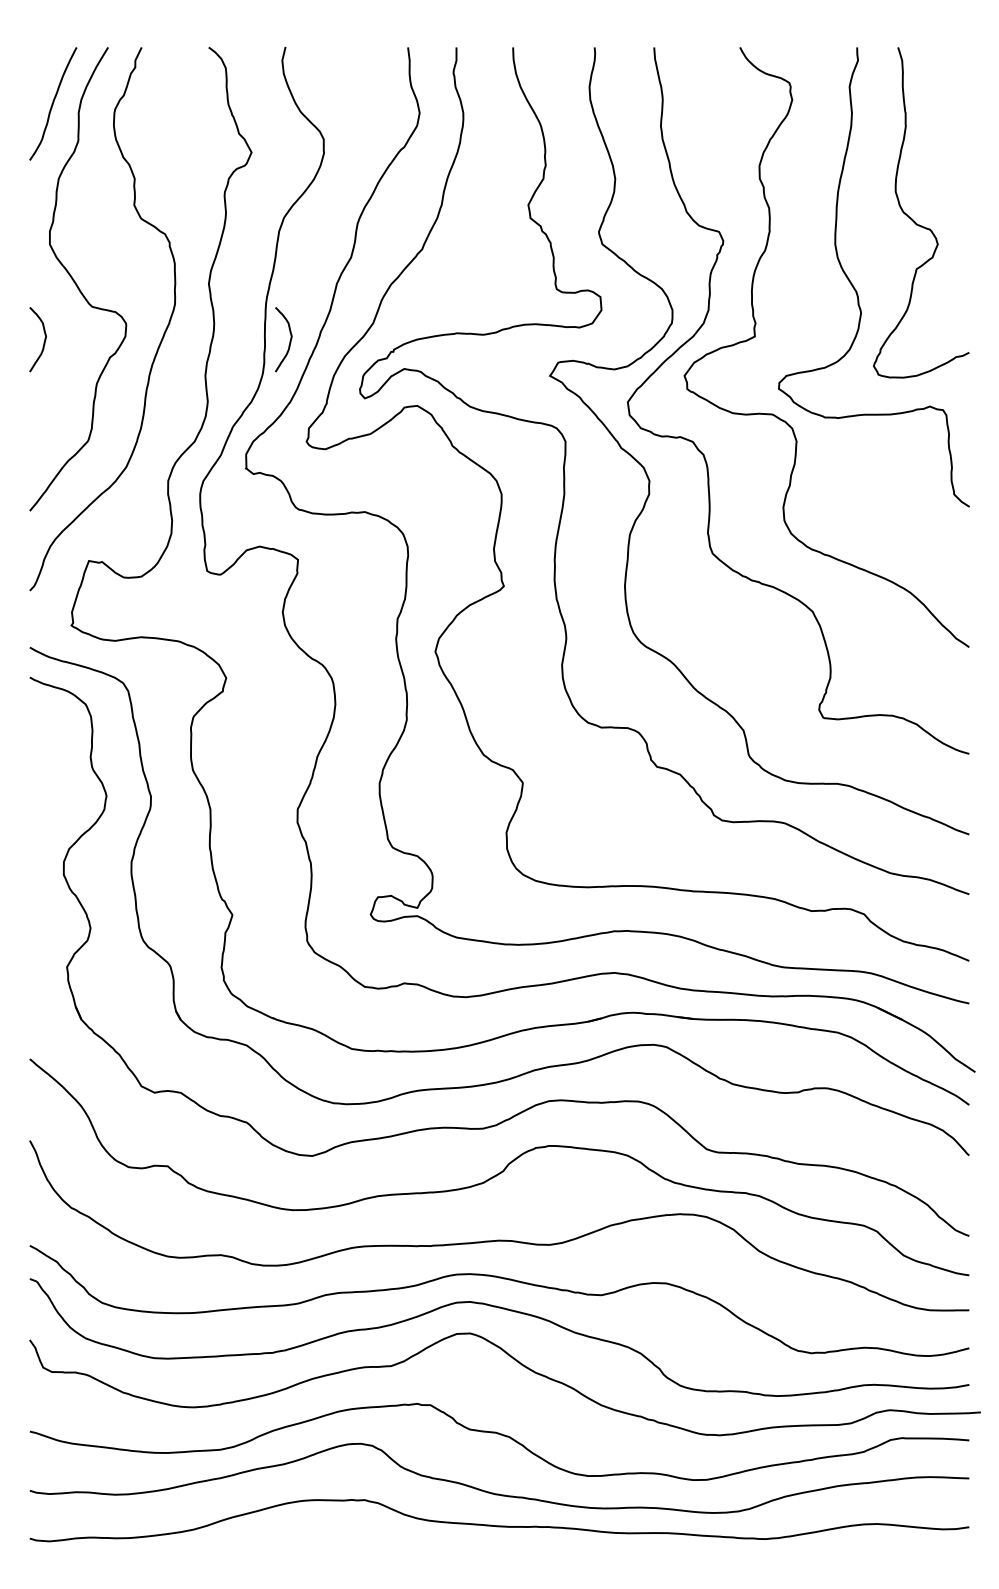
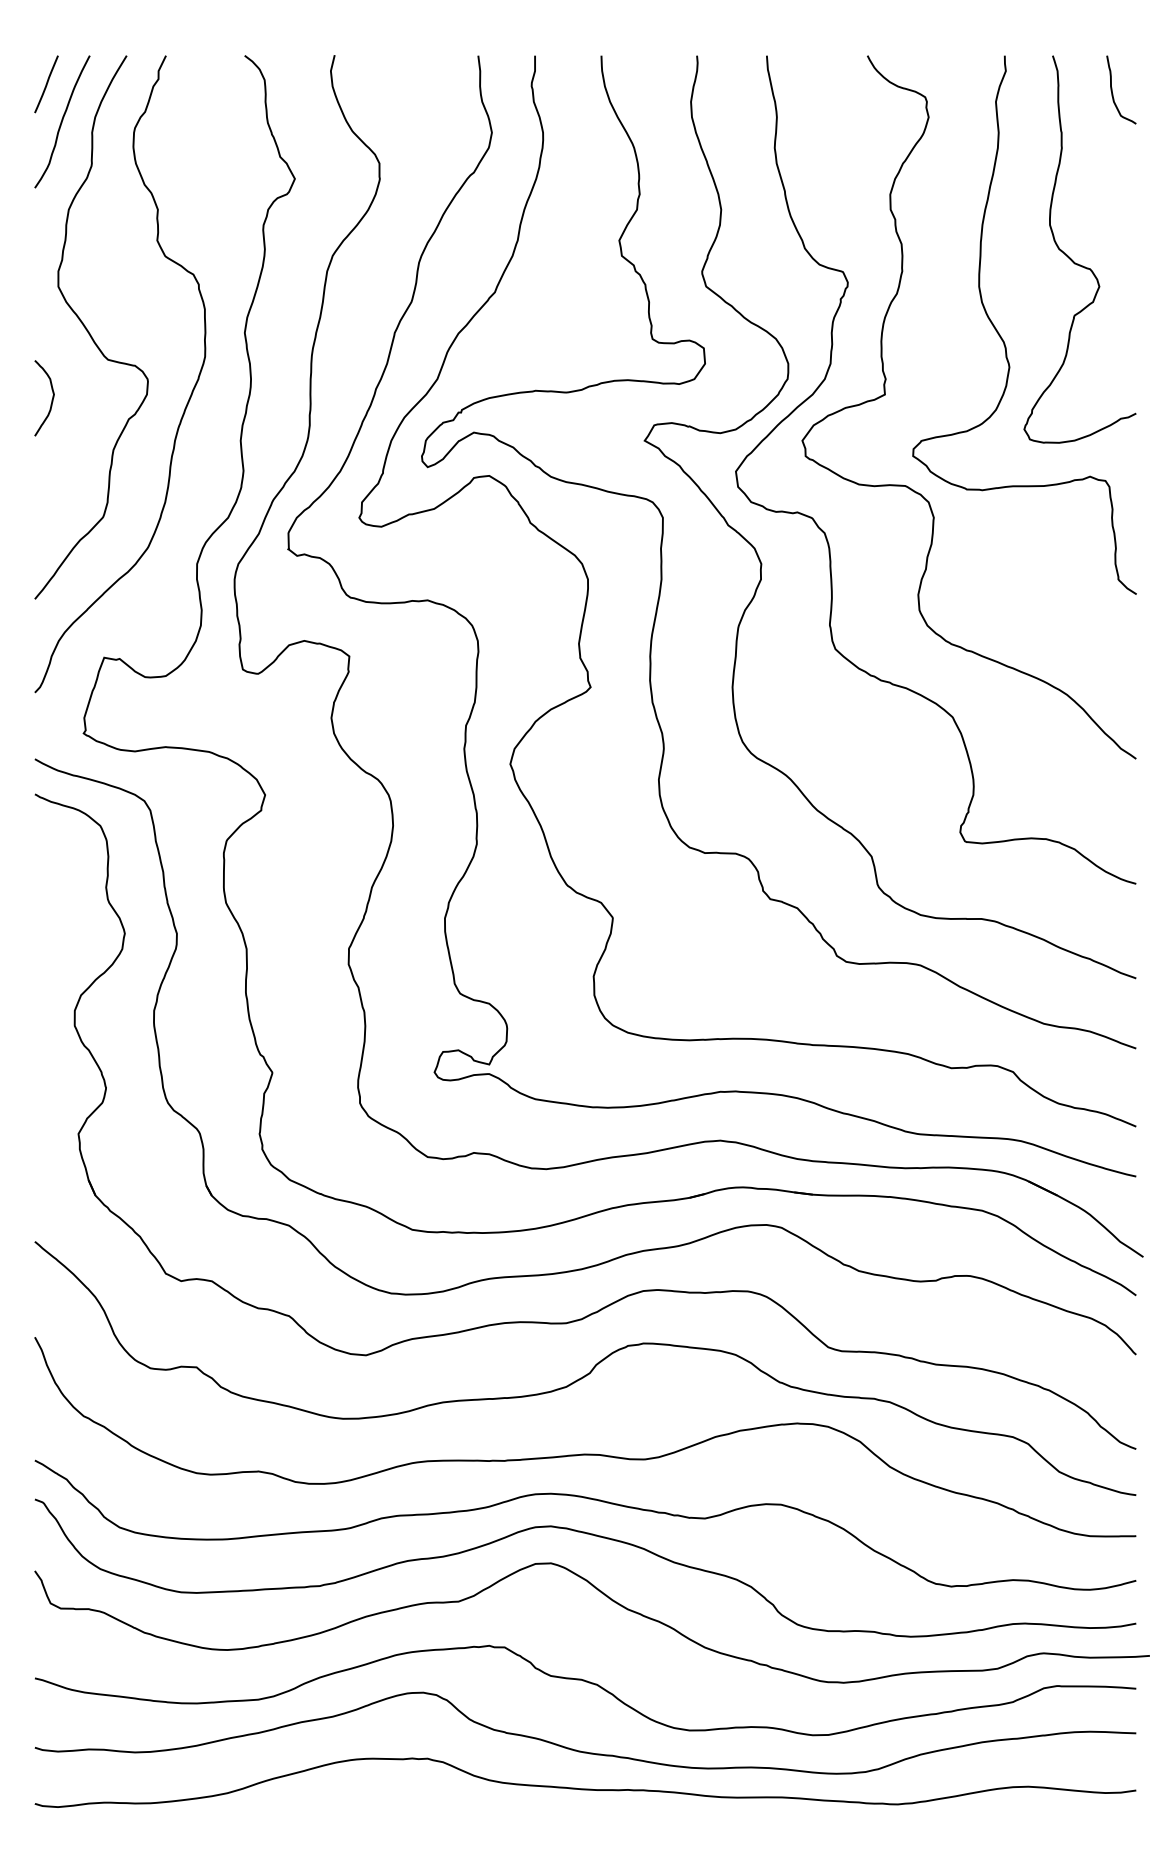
line: (39, 72) -> (46, 84), added
curve: (949, 79) -> (1113, 93), added
curve: (289, 340) -> (339, 399), removed

